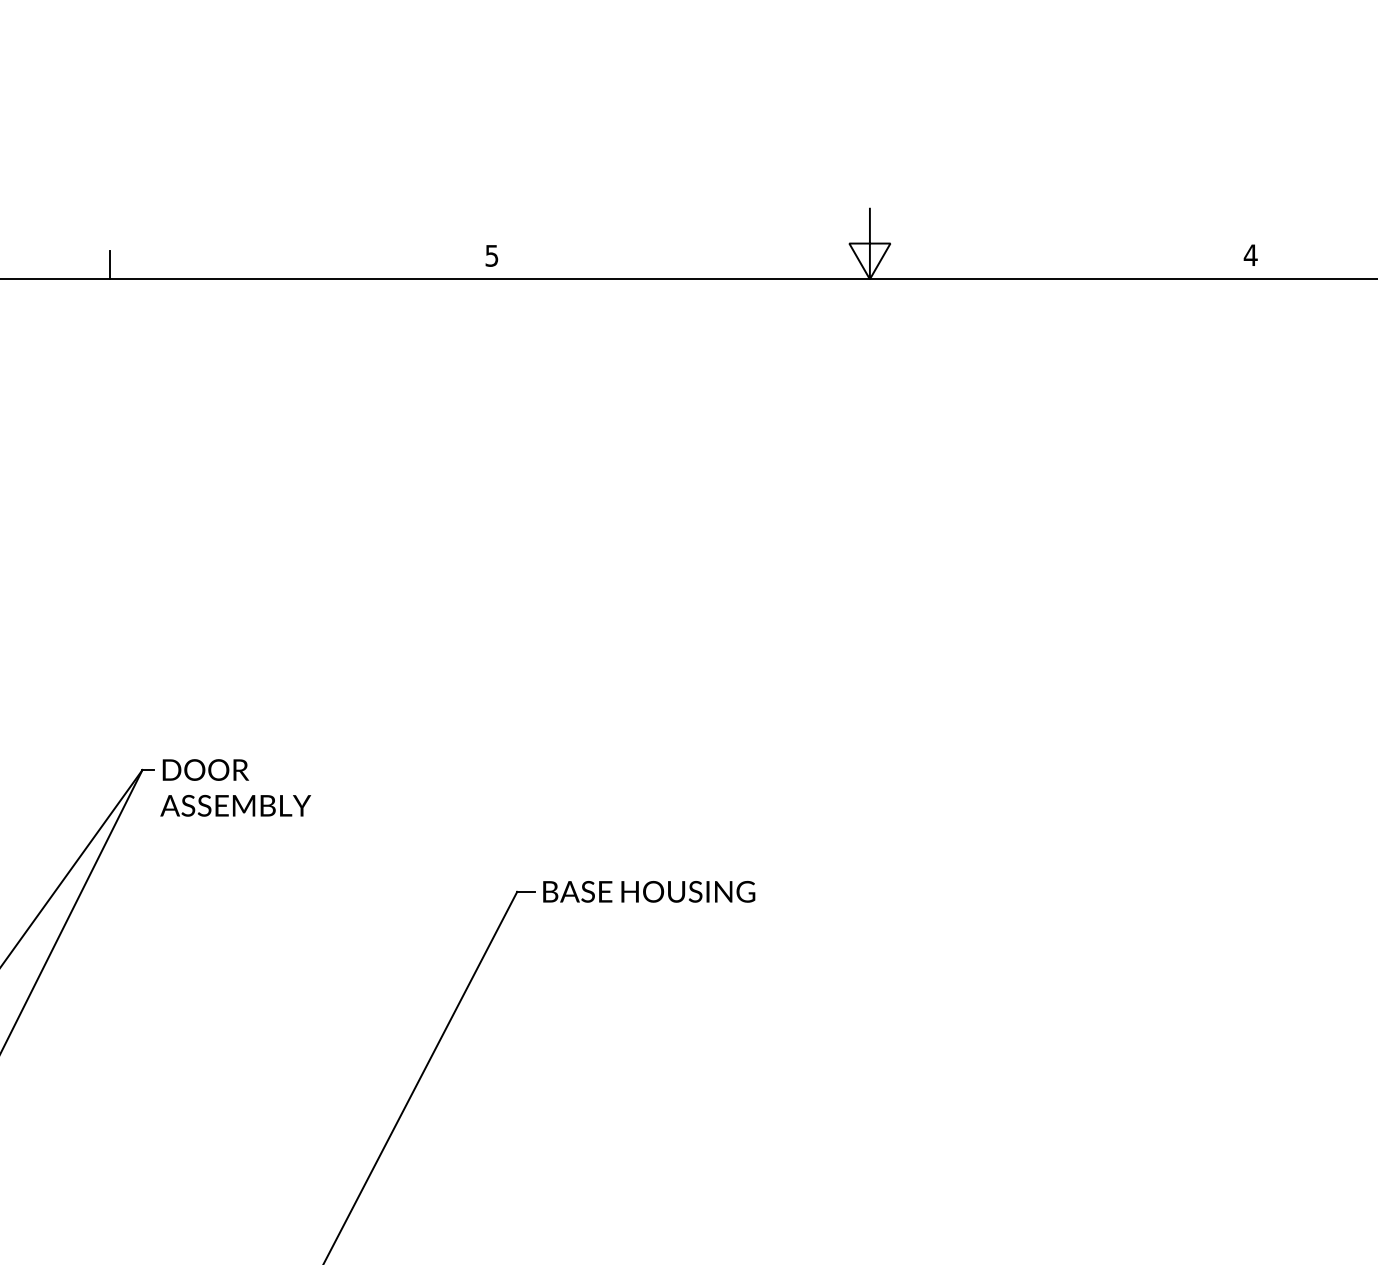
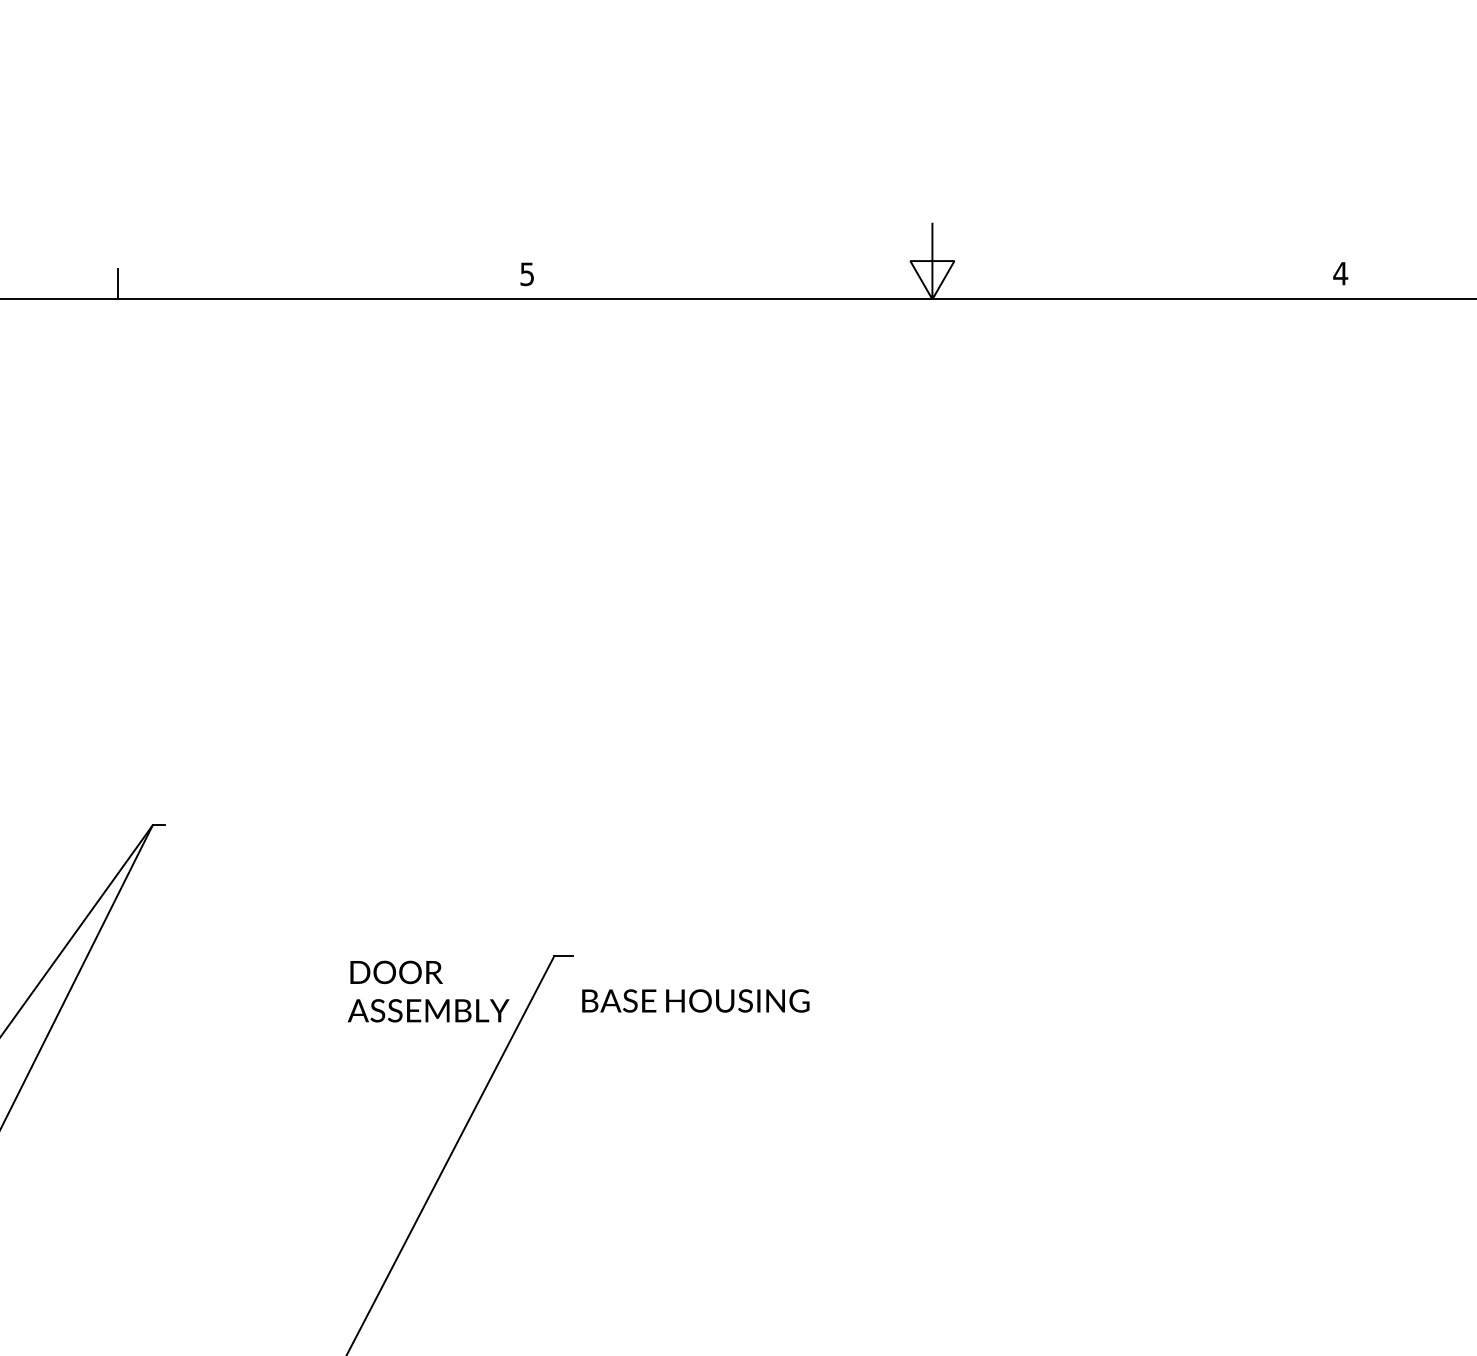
text: (235, 787) -> (428, 991), moved
text: (648, 891) -> (695, 1000), moved

